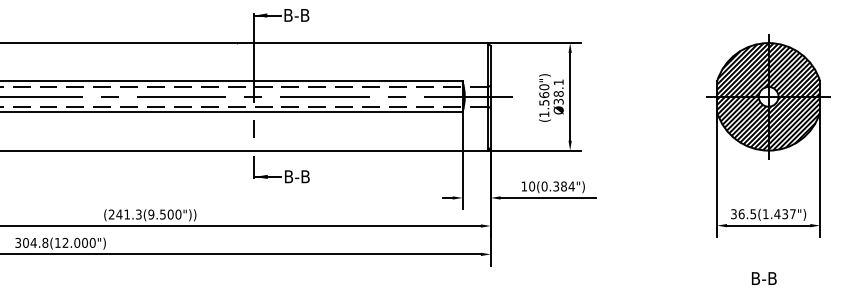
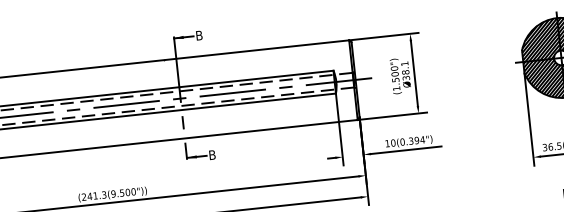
text: (301, 15) -> (208, 34), B-B -> B
text: (543, 94) -> (394, 74), (1.560") -> (1.500")
text: (302, 176) -> (222, 153), B-B -> B
text: (563, 186) -> (416, 140), 10(0.384") -> 10(0.394")

